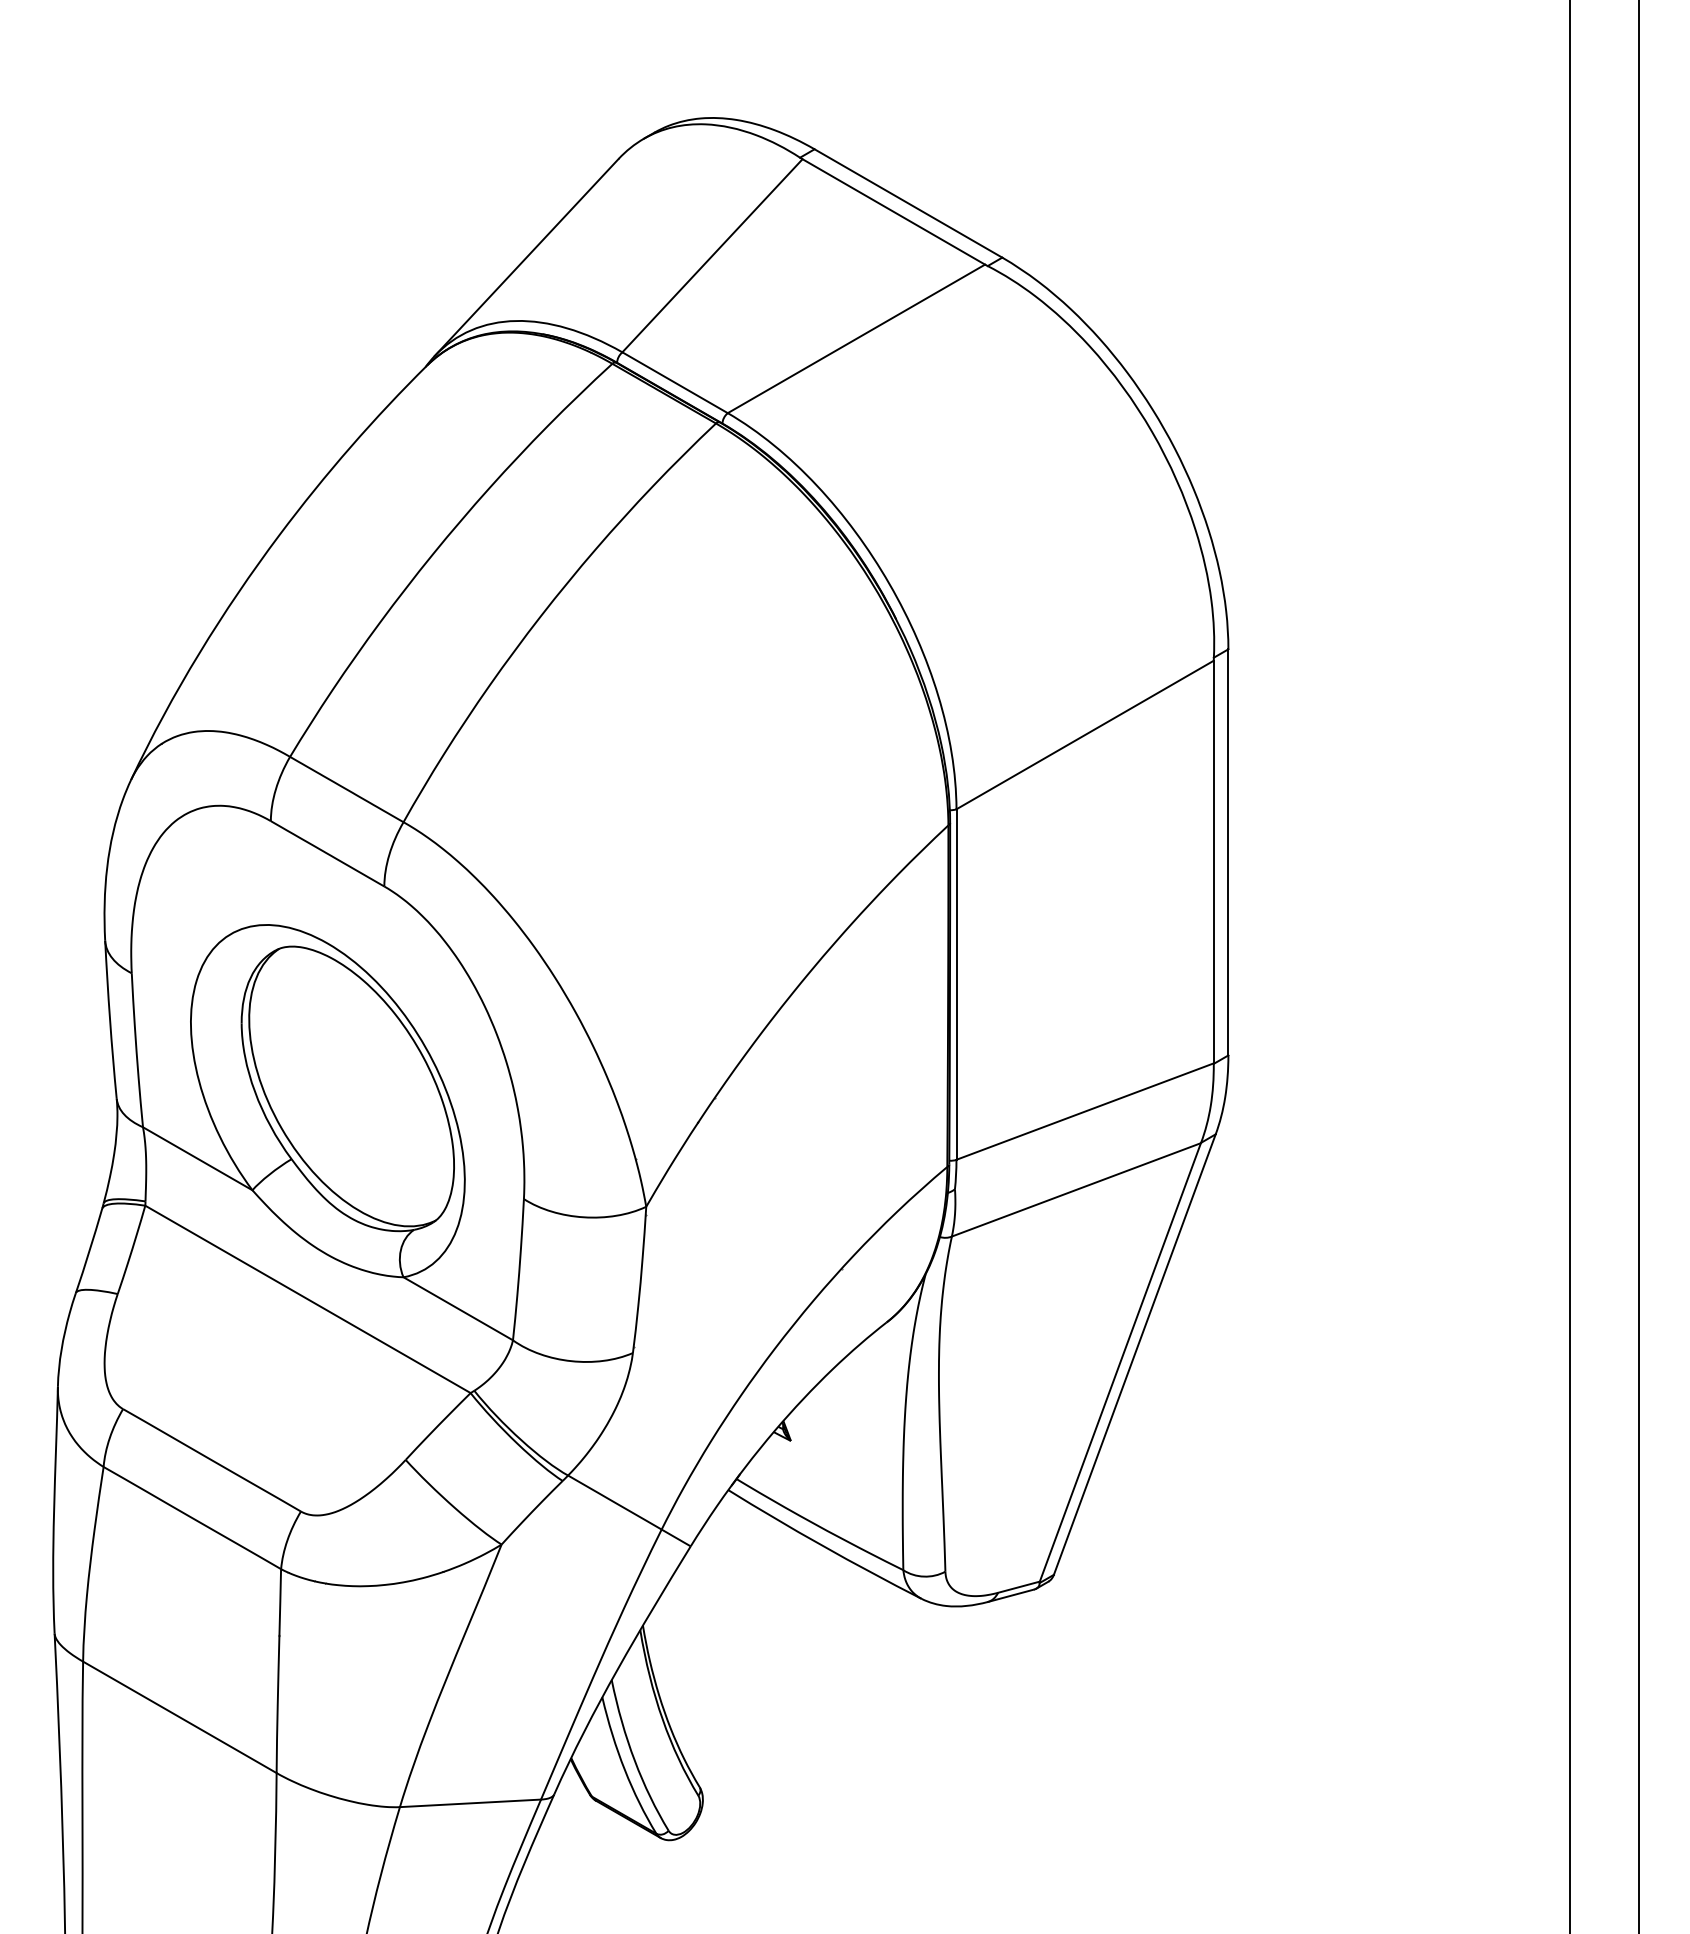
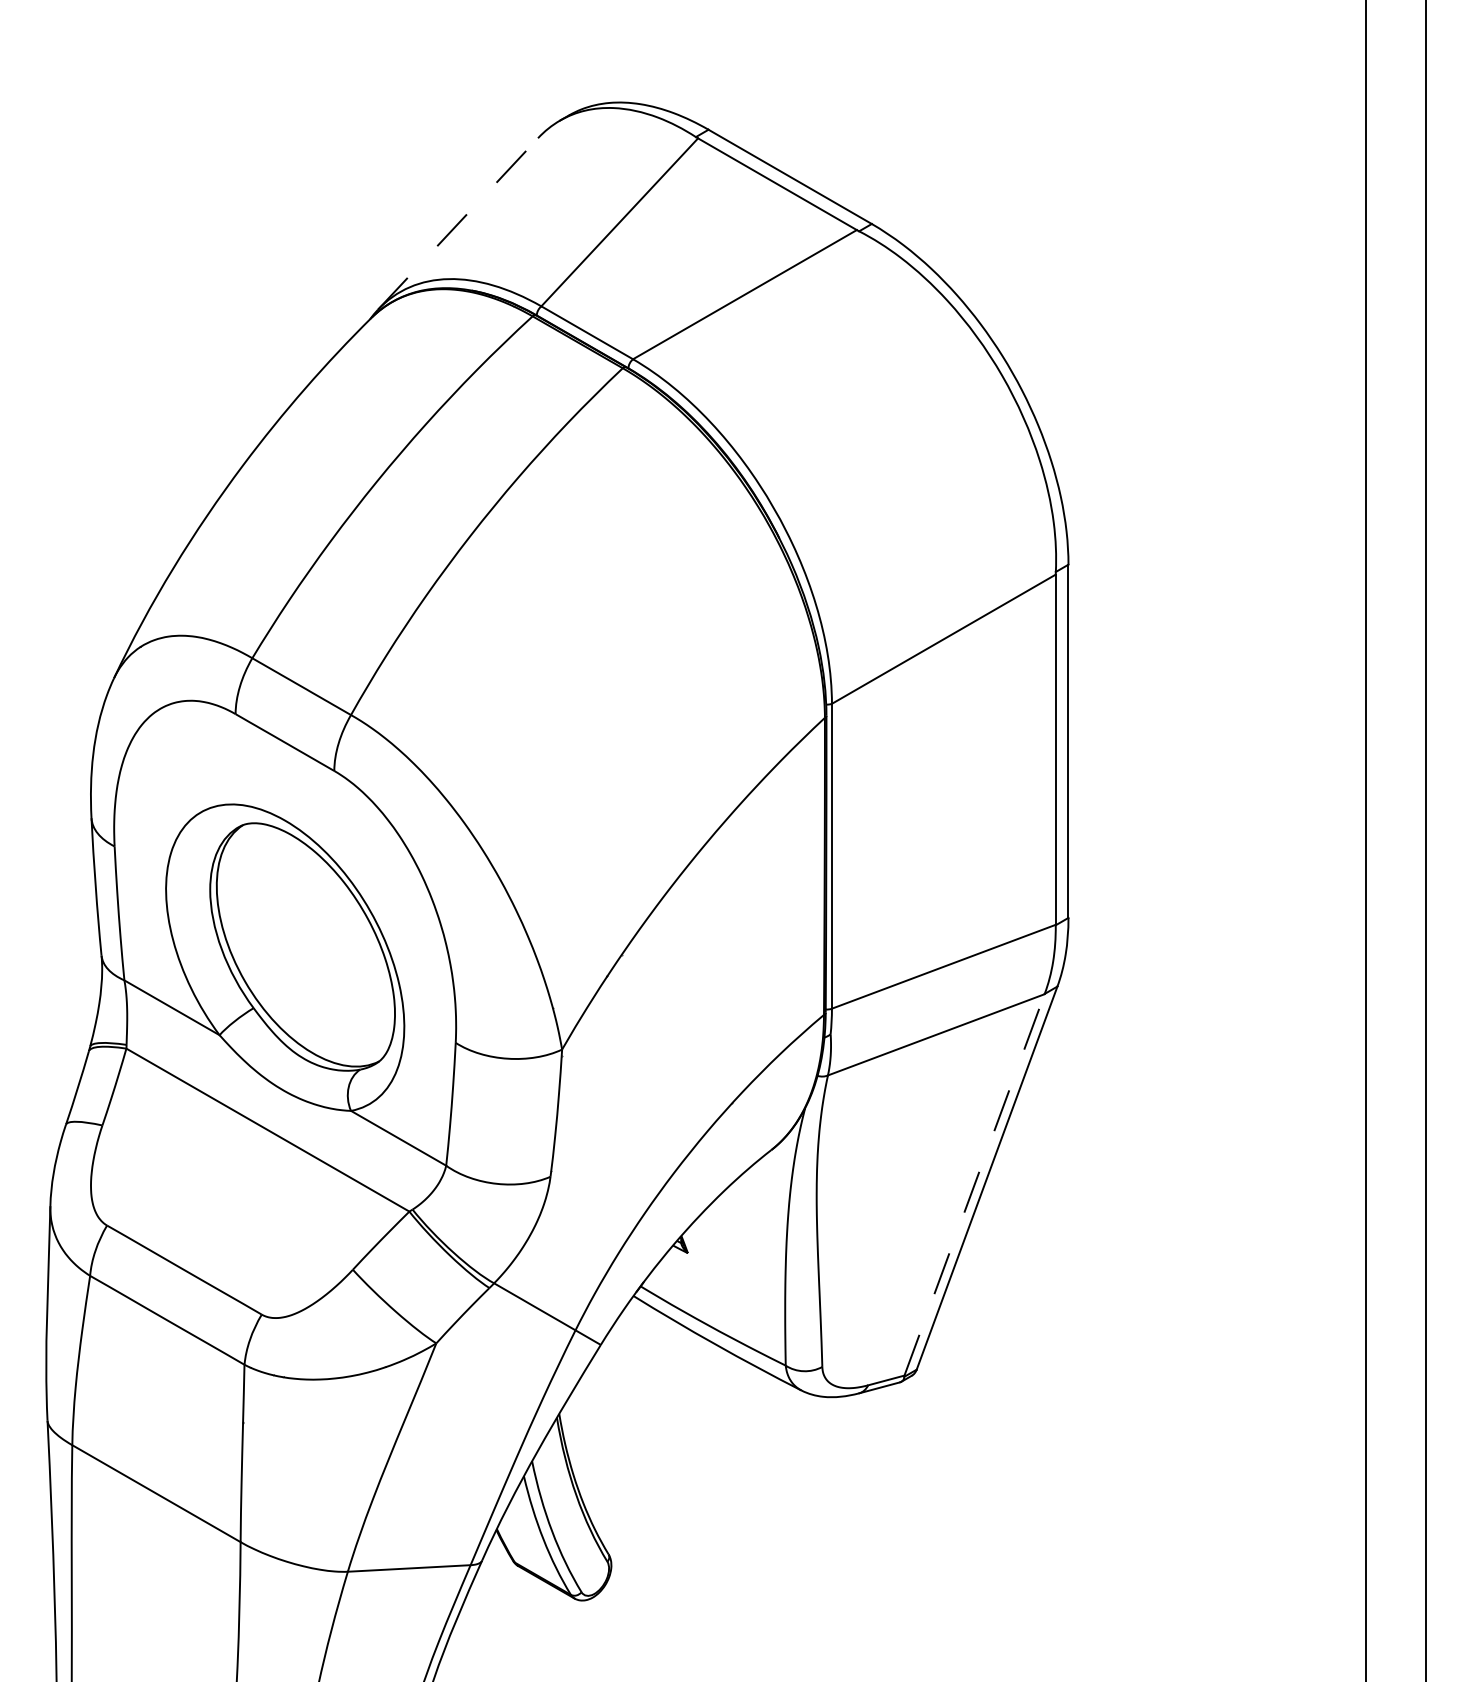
line: (526, 257) -> (457, 223), solid -> dashed
line: (1120, 1362) -> (974, 1185), solid -> dashed

